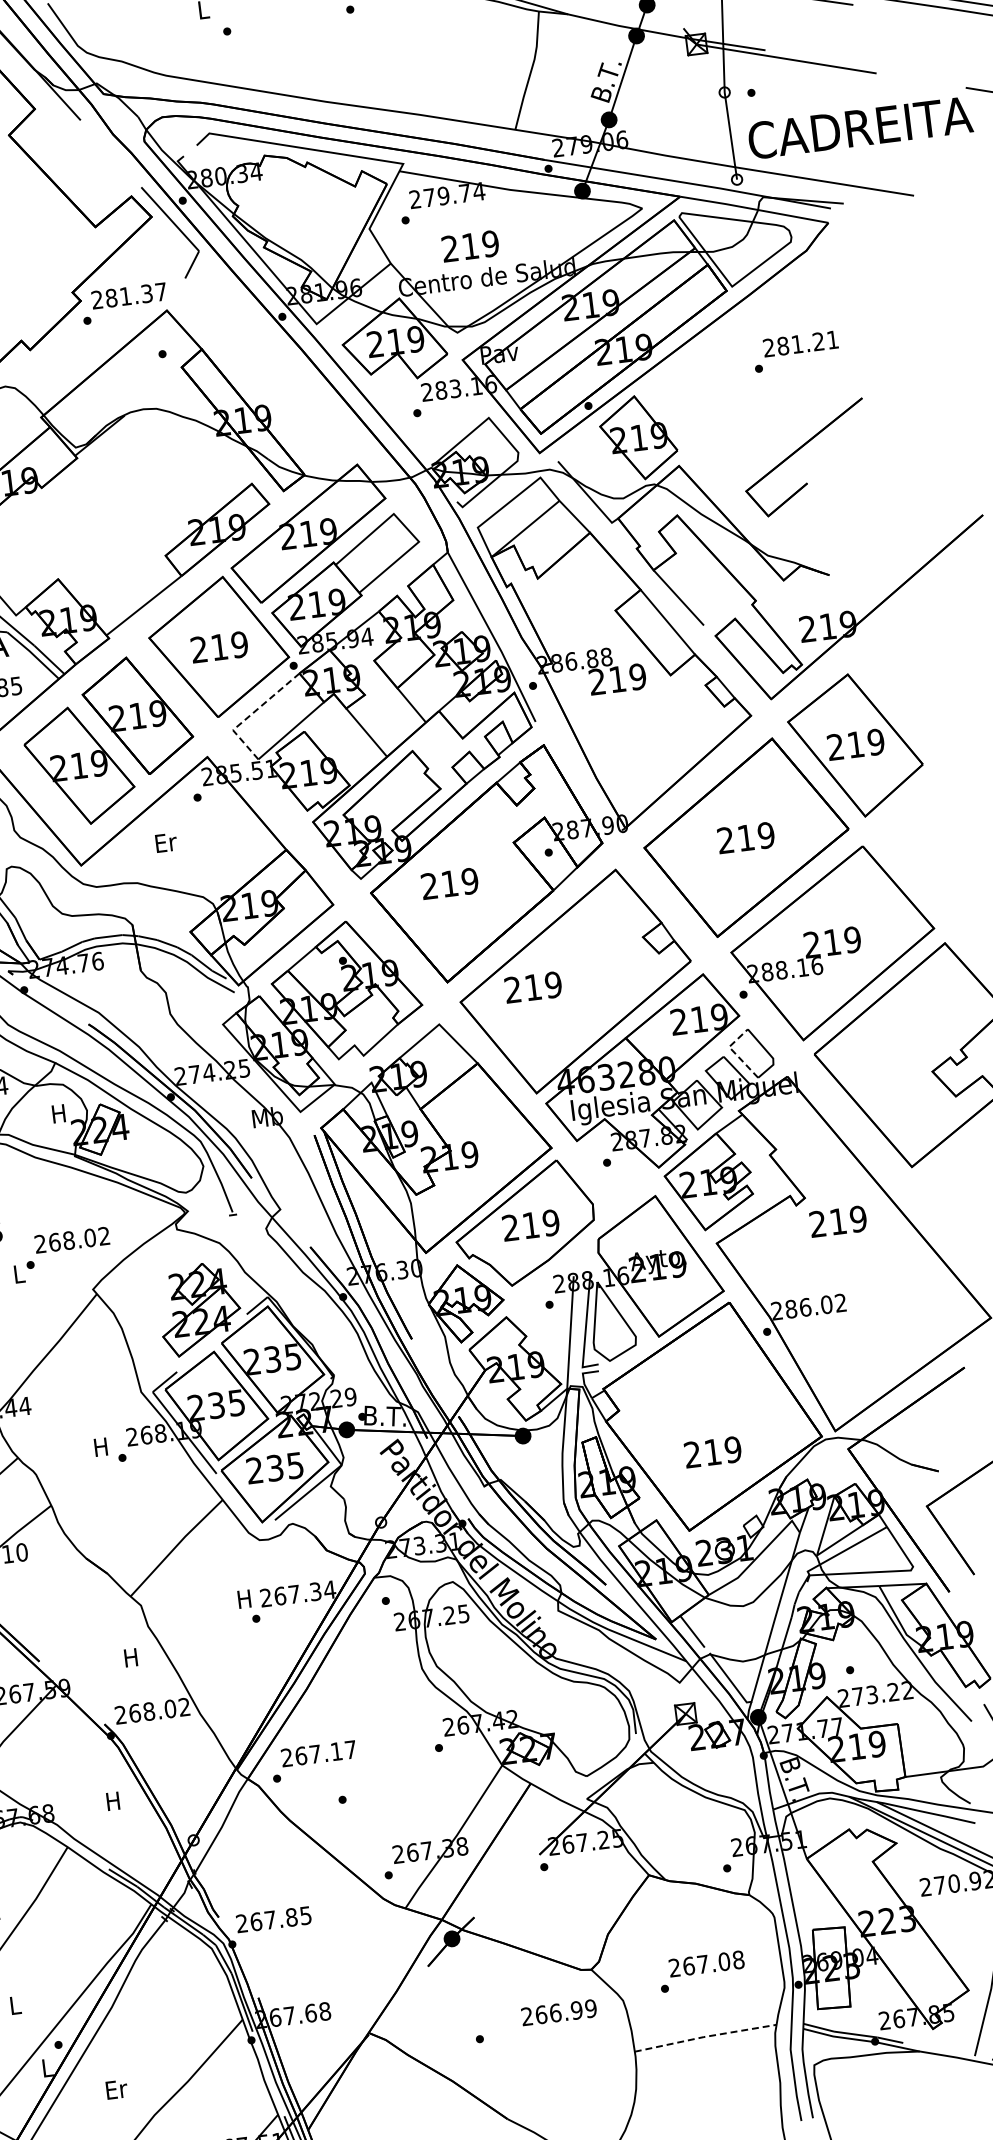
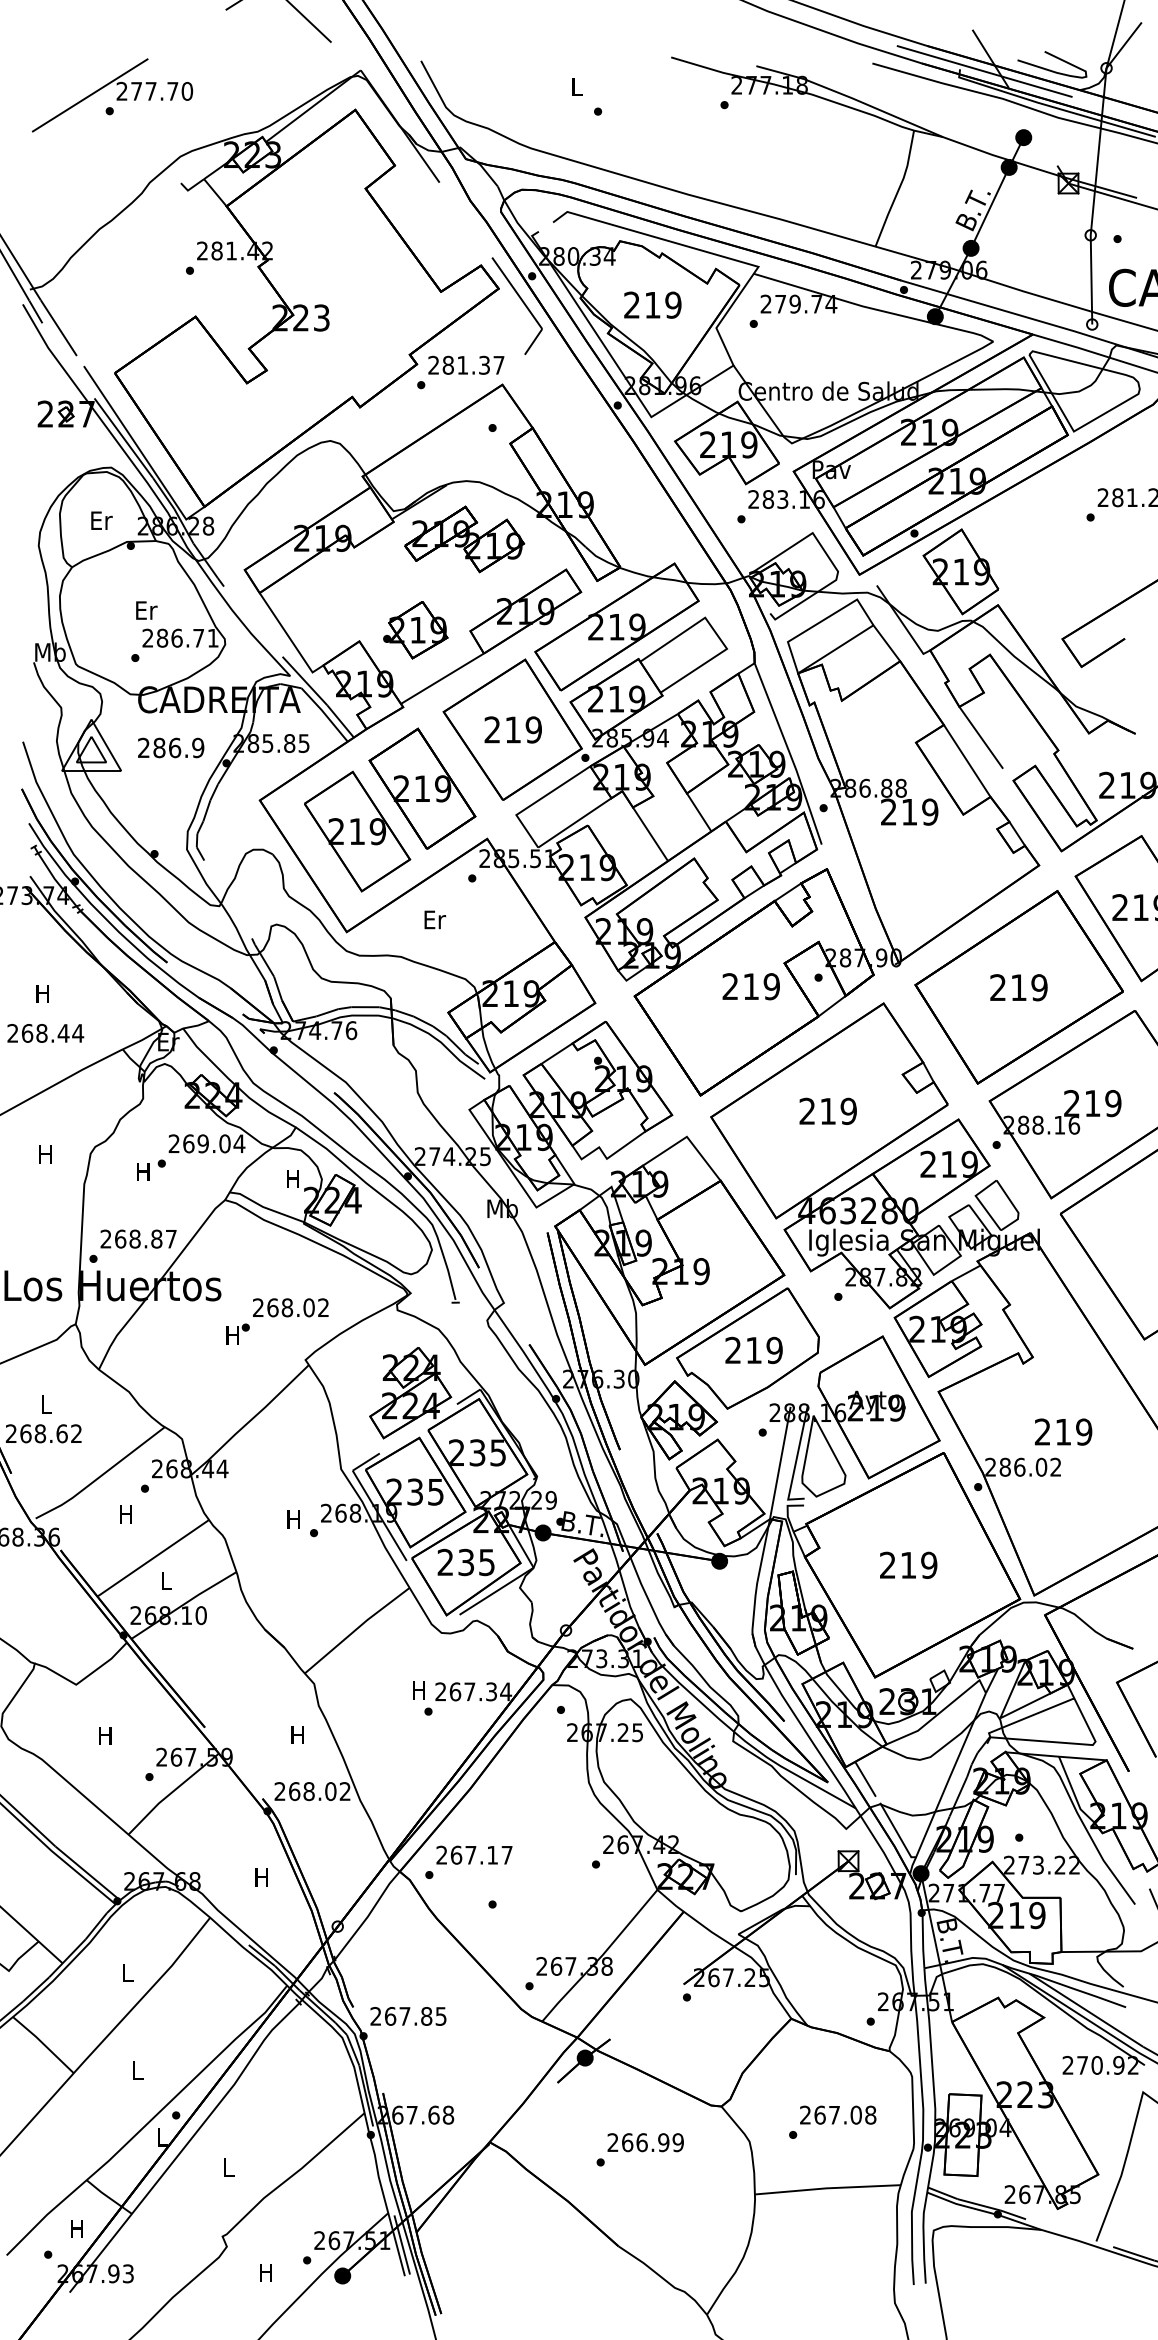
text: (470, 245) -> (652, 304), moved
part: (148, 466) -> (464, 539), added
part: (111, 561) -> (415, 630), added
line: (251, 714) -> (536, 801), dashed -> solid
text: (449, 883) -> (750, 986), moved
text: (532, 986) -> (827, 1110), moved
line: (733, 1052) -> (979, 1201), dashed -> solid
text: (838, 1221) -> (1063, 1431), moved
text: (18, 1274) -> (232, 1335), L -> H
text: (712, 1451) -> (908, 1564), moved
text: (558, 2012) -> (645, 2142), moved
line: (705, 2037) -> (827, 2188), dashed -> solid
text: (117, 2089) -> (229, 2167), Er -> L

